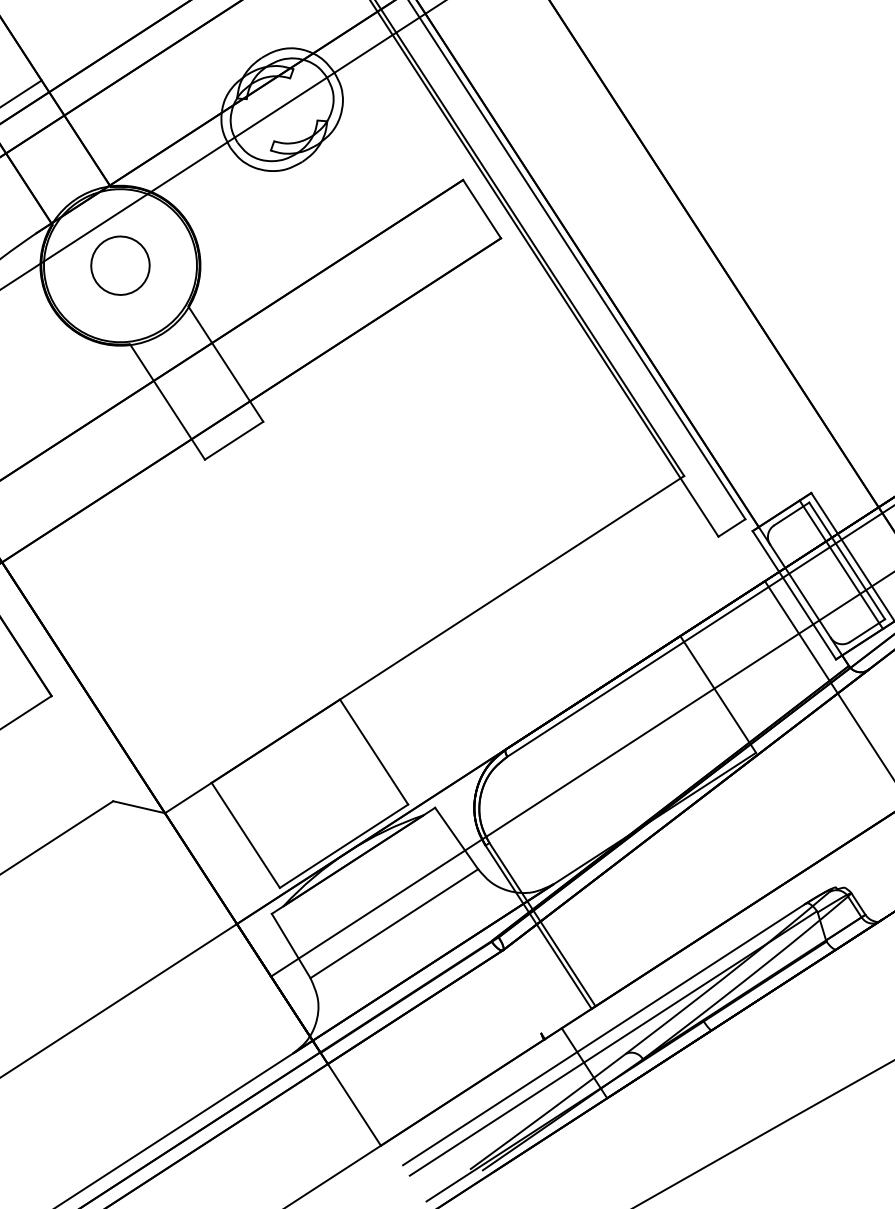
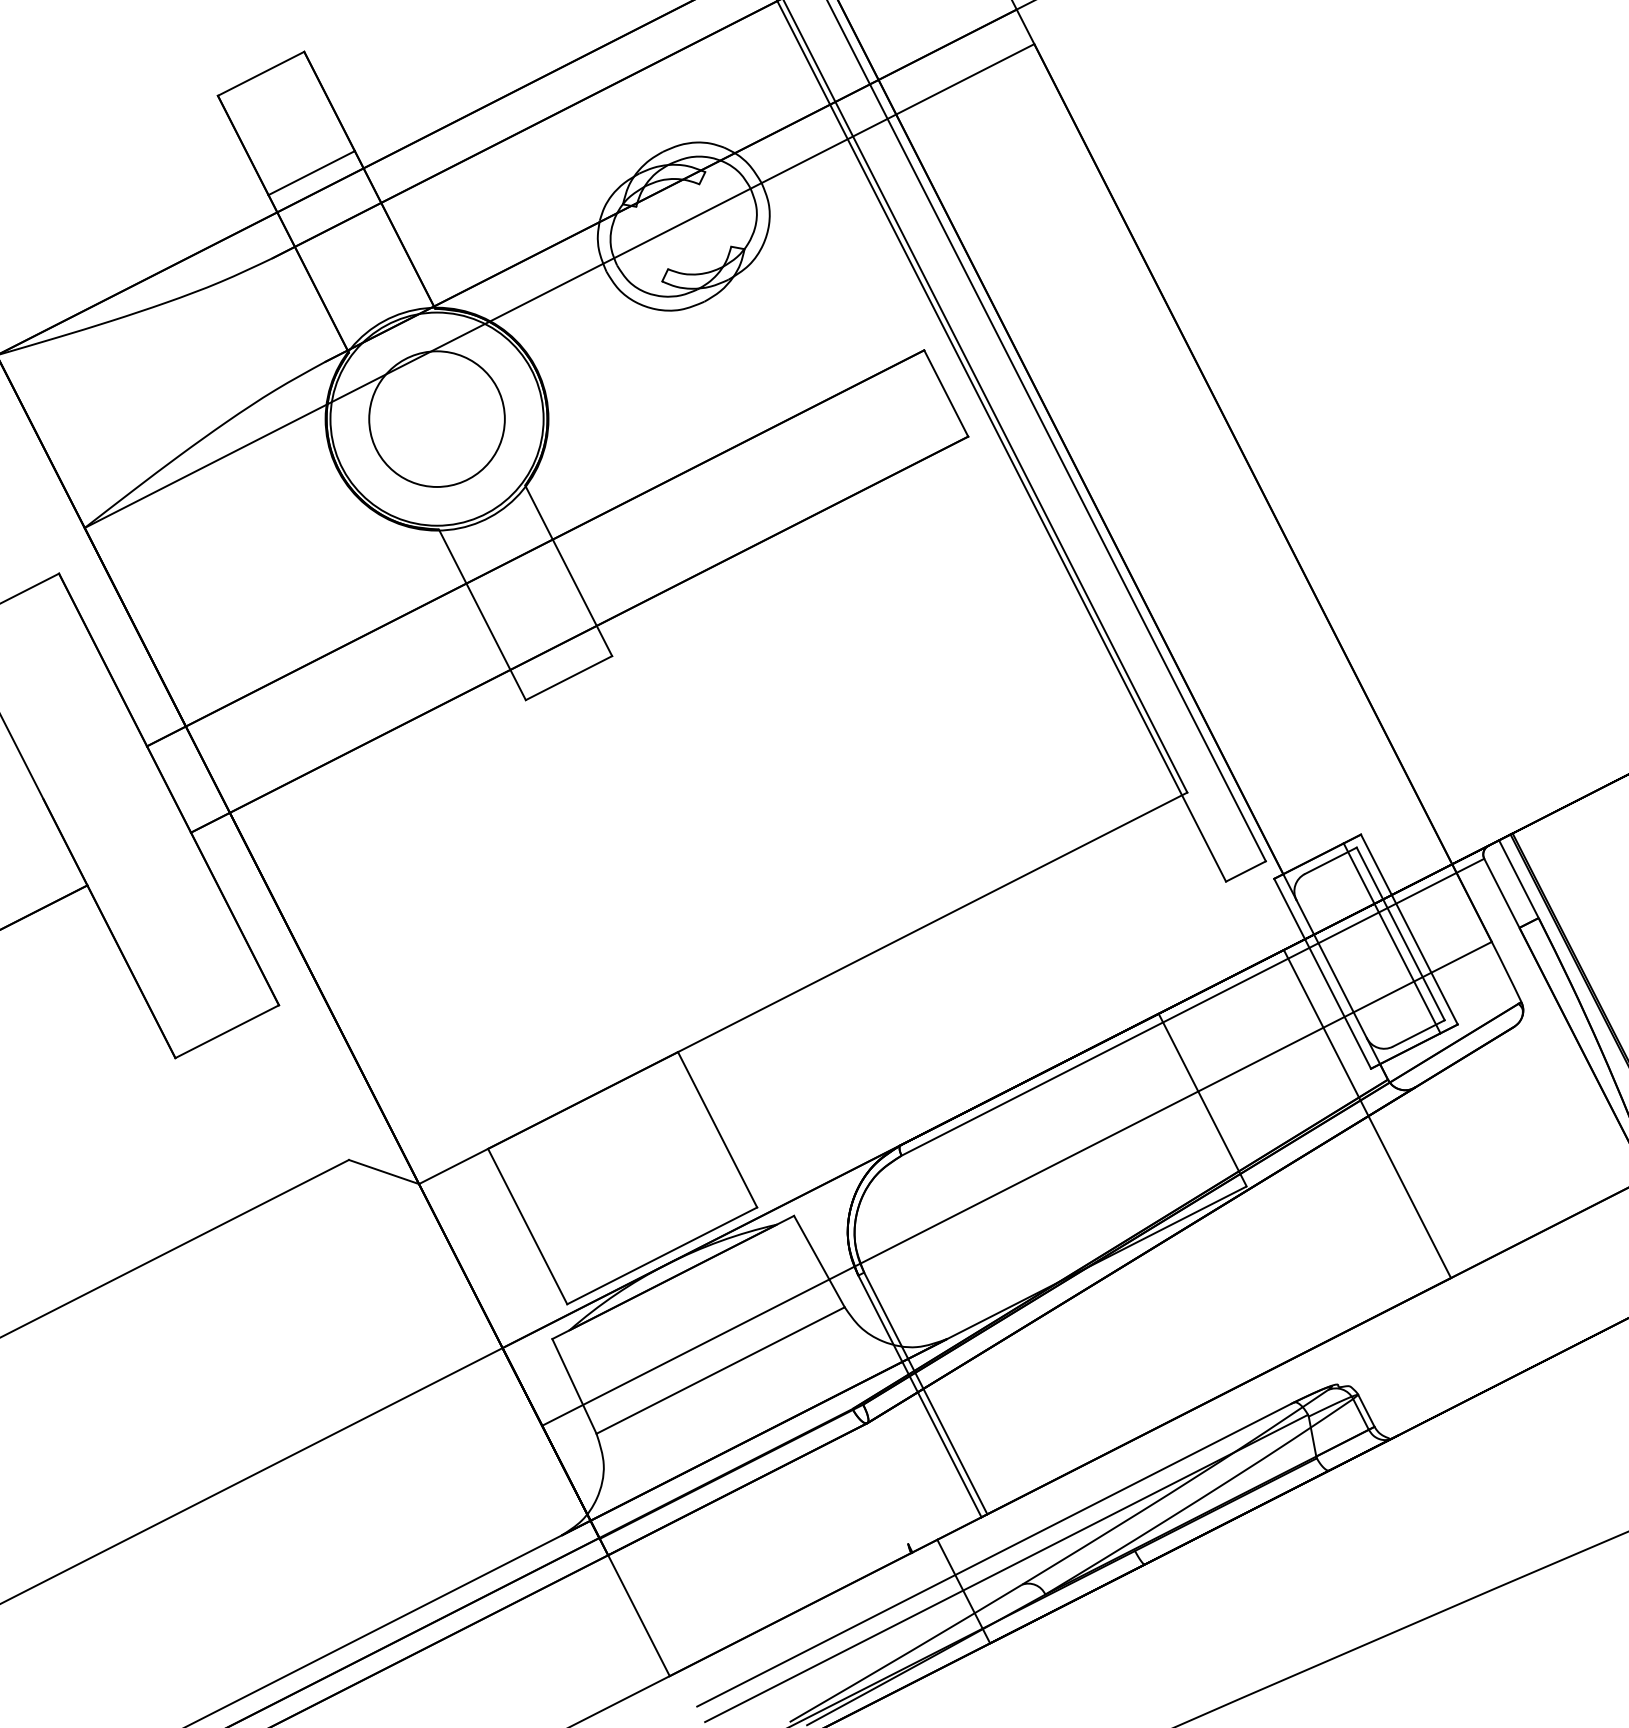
circle: (120, 265) -> (436, 418), size x1.67

